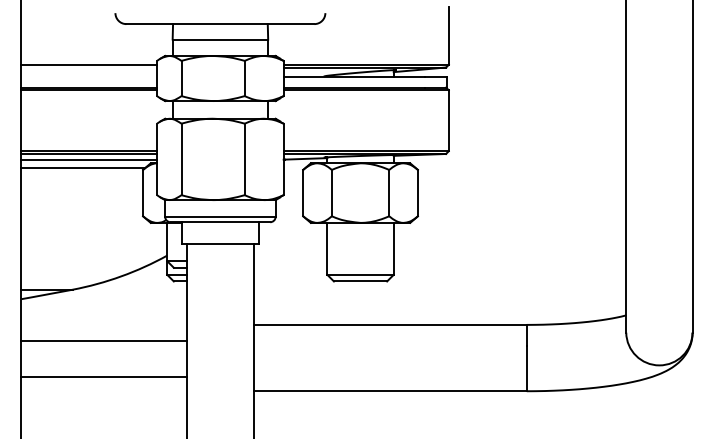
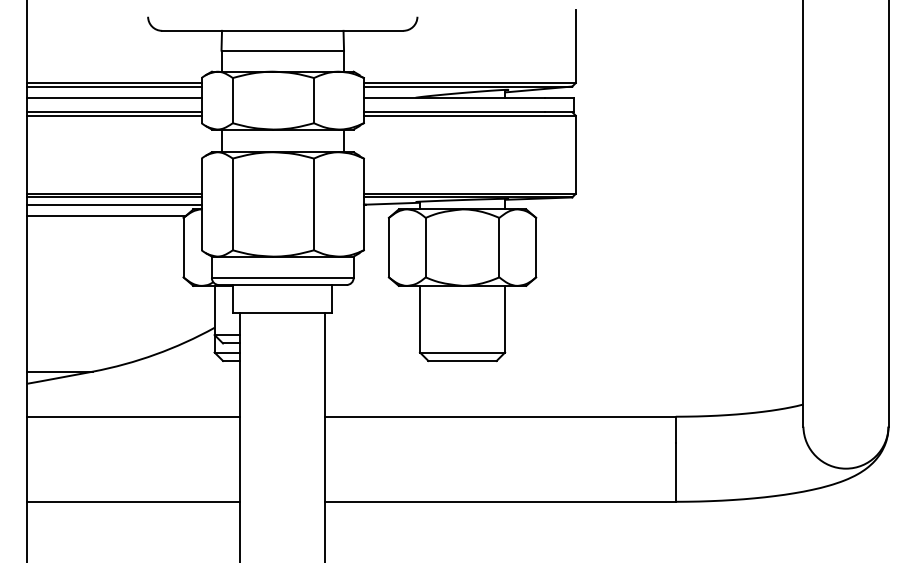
line: (89, 67) -> (114, 86), added
line: (89, 76) -> (114, 98), added
line: (104, 341) -> (133, 416), moved
line: (104, 376) -> (133, 501), moved

